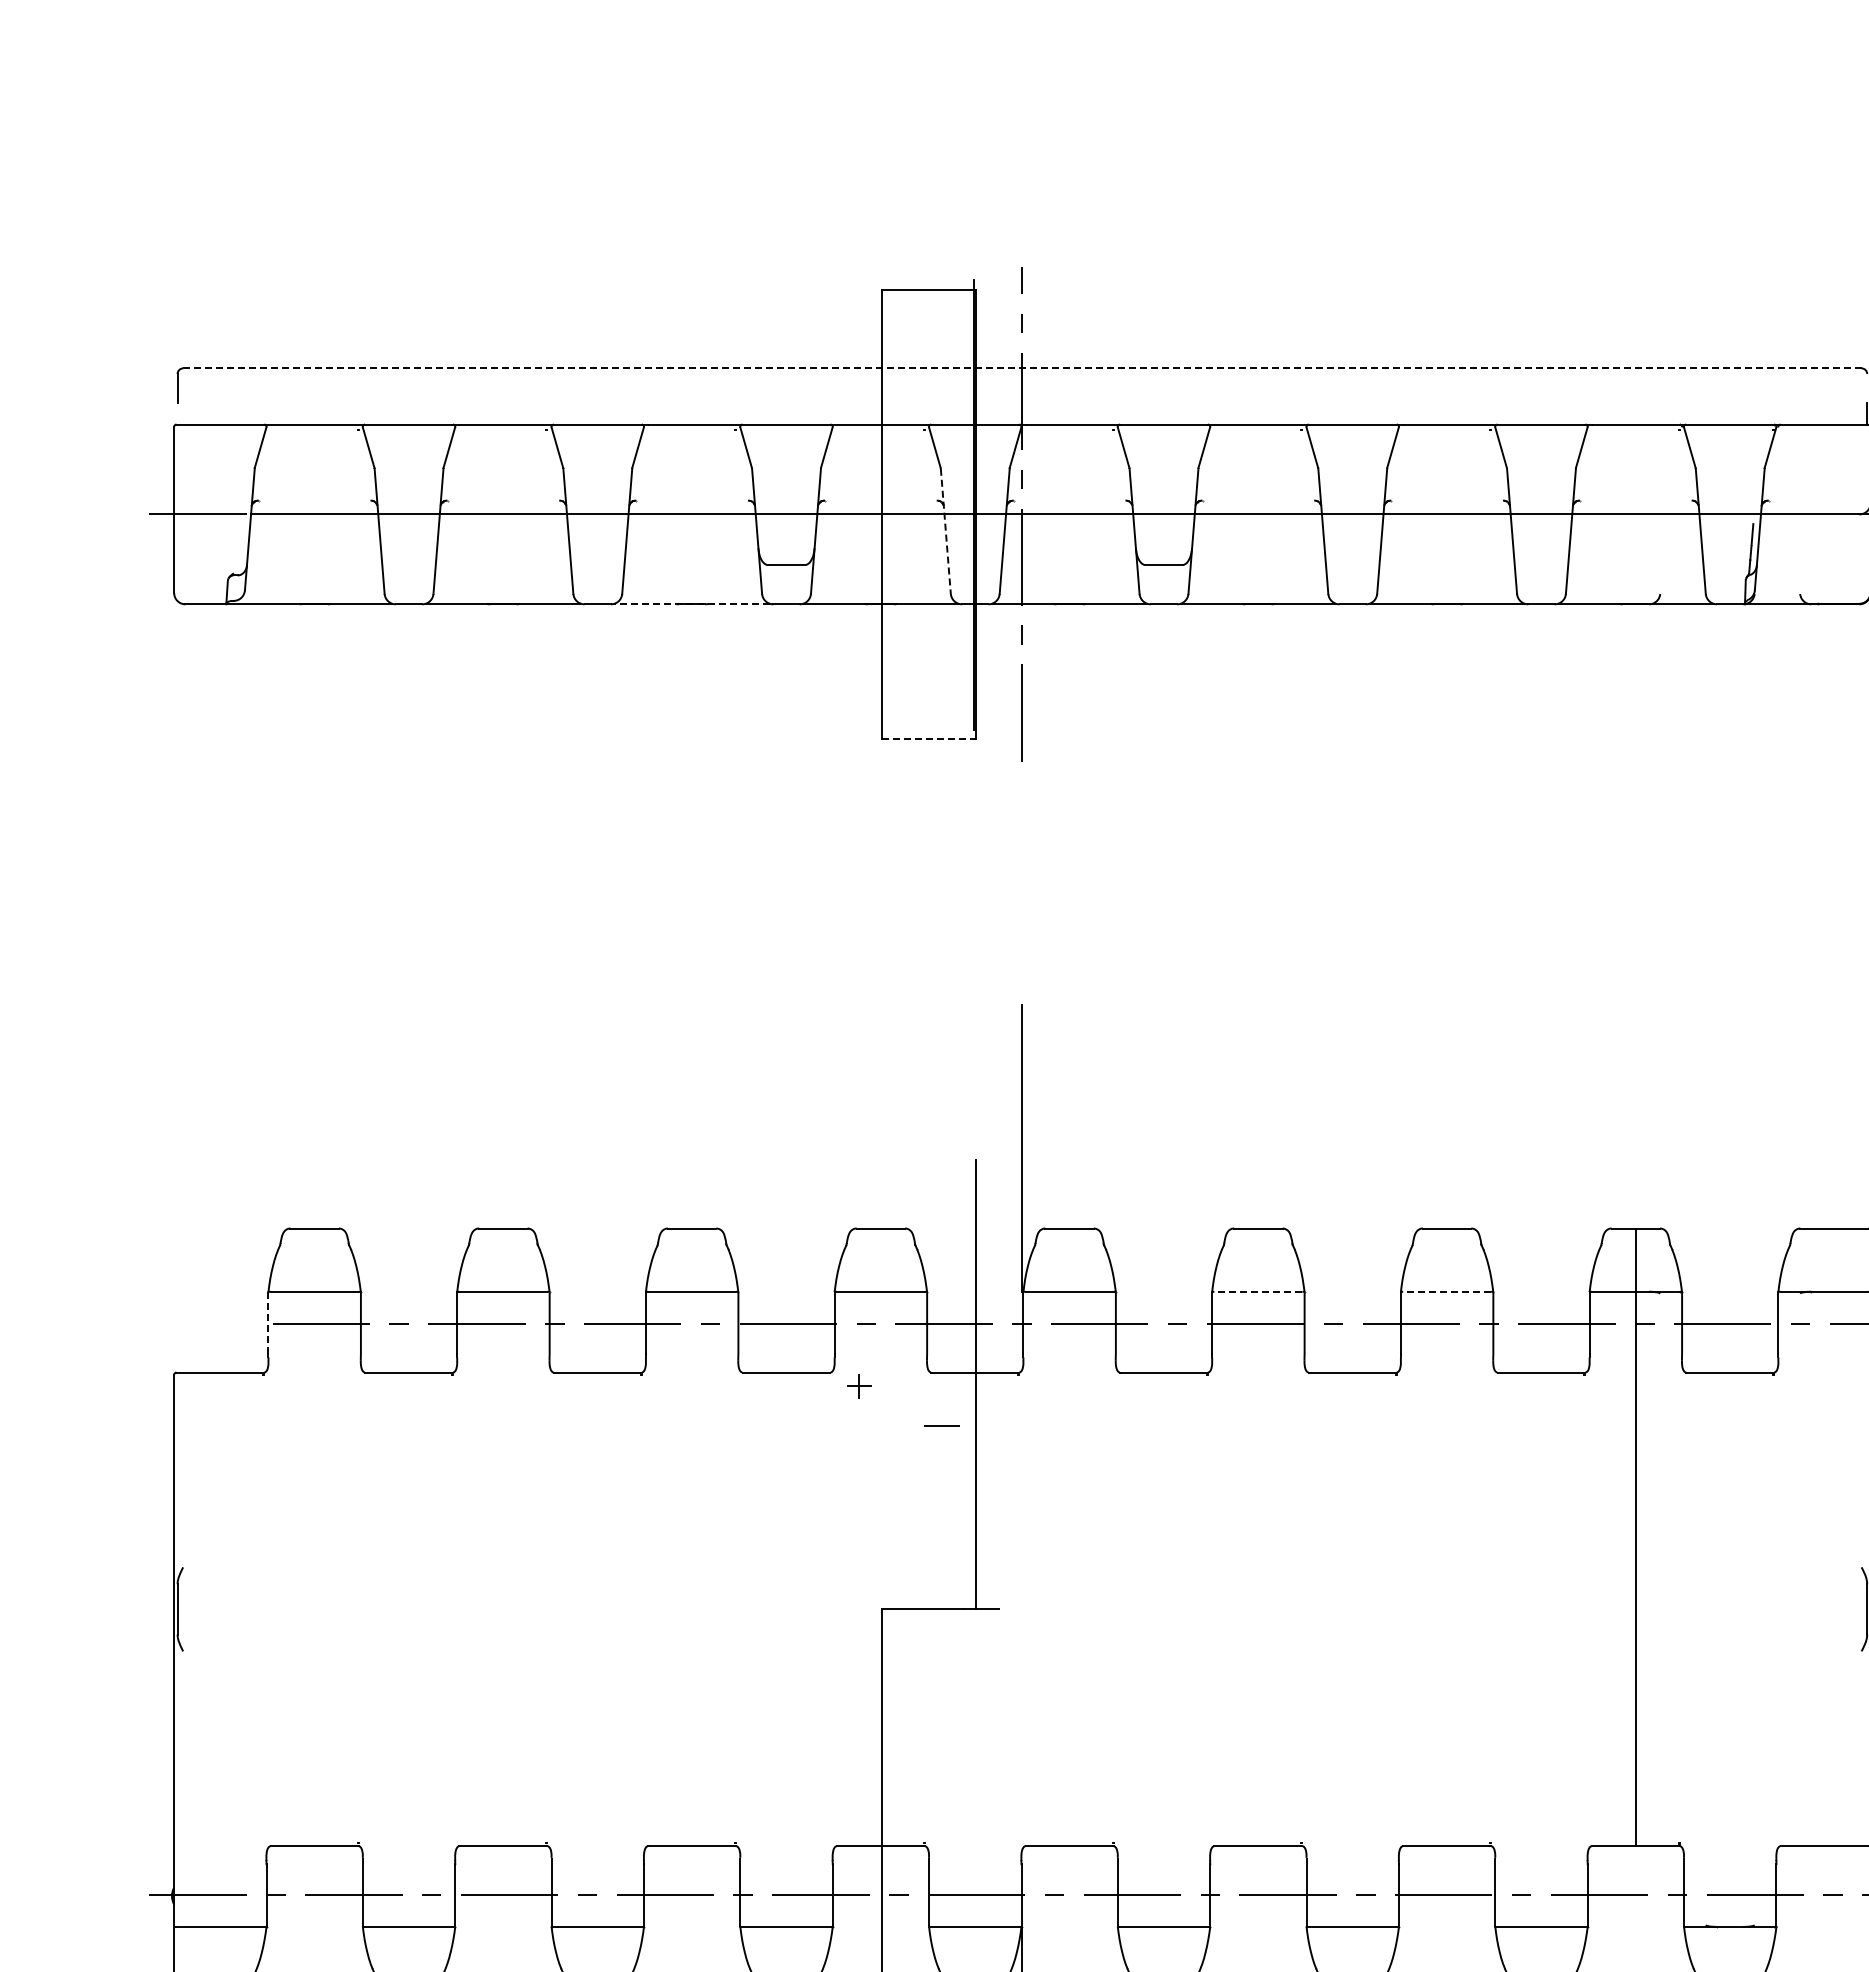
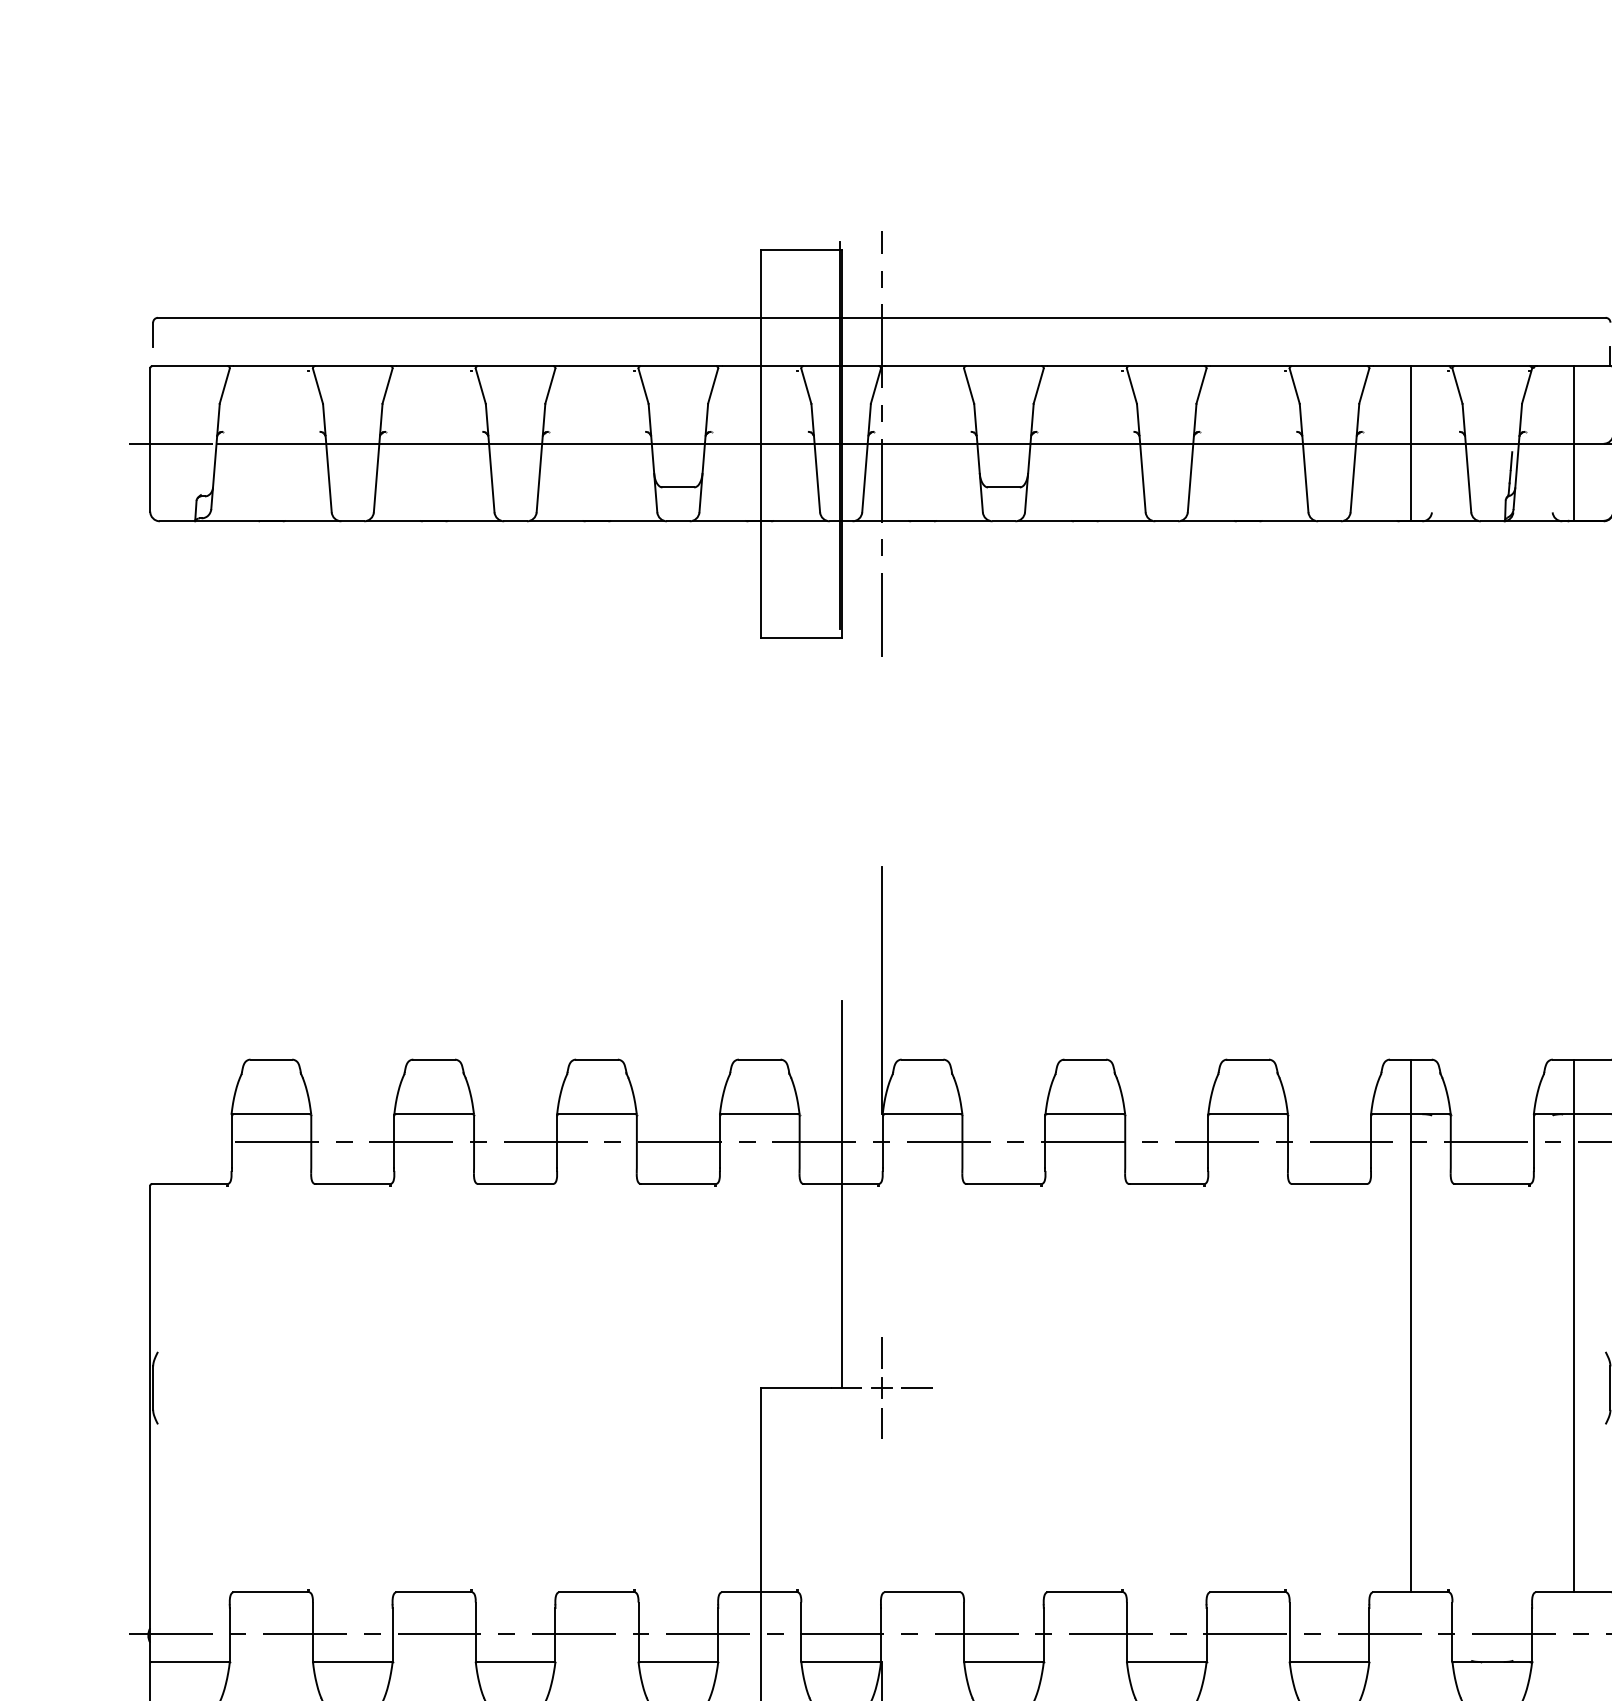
line: (1021, 368) -> (881, 317), dashed -> solid
line: (1635, 514) -> (1410, 443), added
line: (1824, 514) -> (1573, 443), added
line: (945, 531) -> (815, 458), dashed -> solid
line: (692, 603) -> (597, 520), dashed -> solid
line: (929, 739) -> (801, 637), dashed -> solid
line: (1258, 1291) -> (1085, 1113), dashed -> solid
line: (1447, 1291) -> (1248, 1113), dashed -> solid
line: (268, 1323) -> (231, 1141), dashed -> solid
part: (859, 1386) -> (881, 1388), moved
line: (941, 1425) -> (916, 1387), moved
line: (1824, 1537) -> (1573, 1326), added
line: (1022, 1568) -> (881, 1352), added
line: (1022, 1649) -> (881, 1422), added

